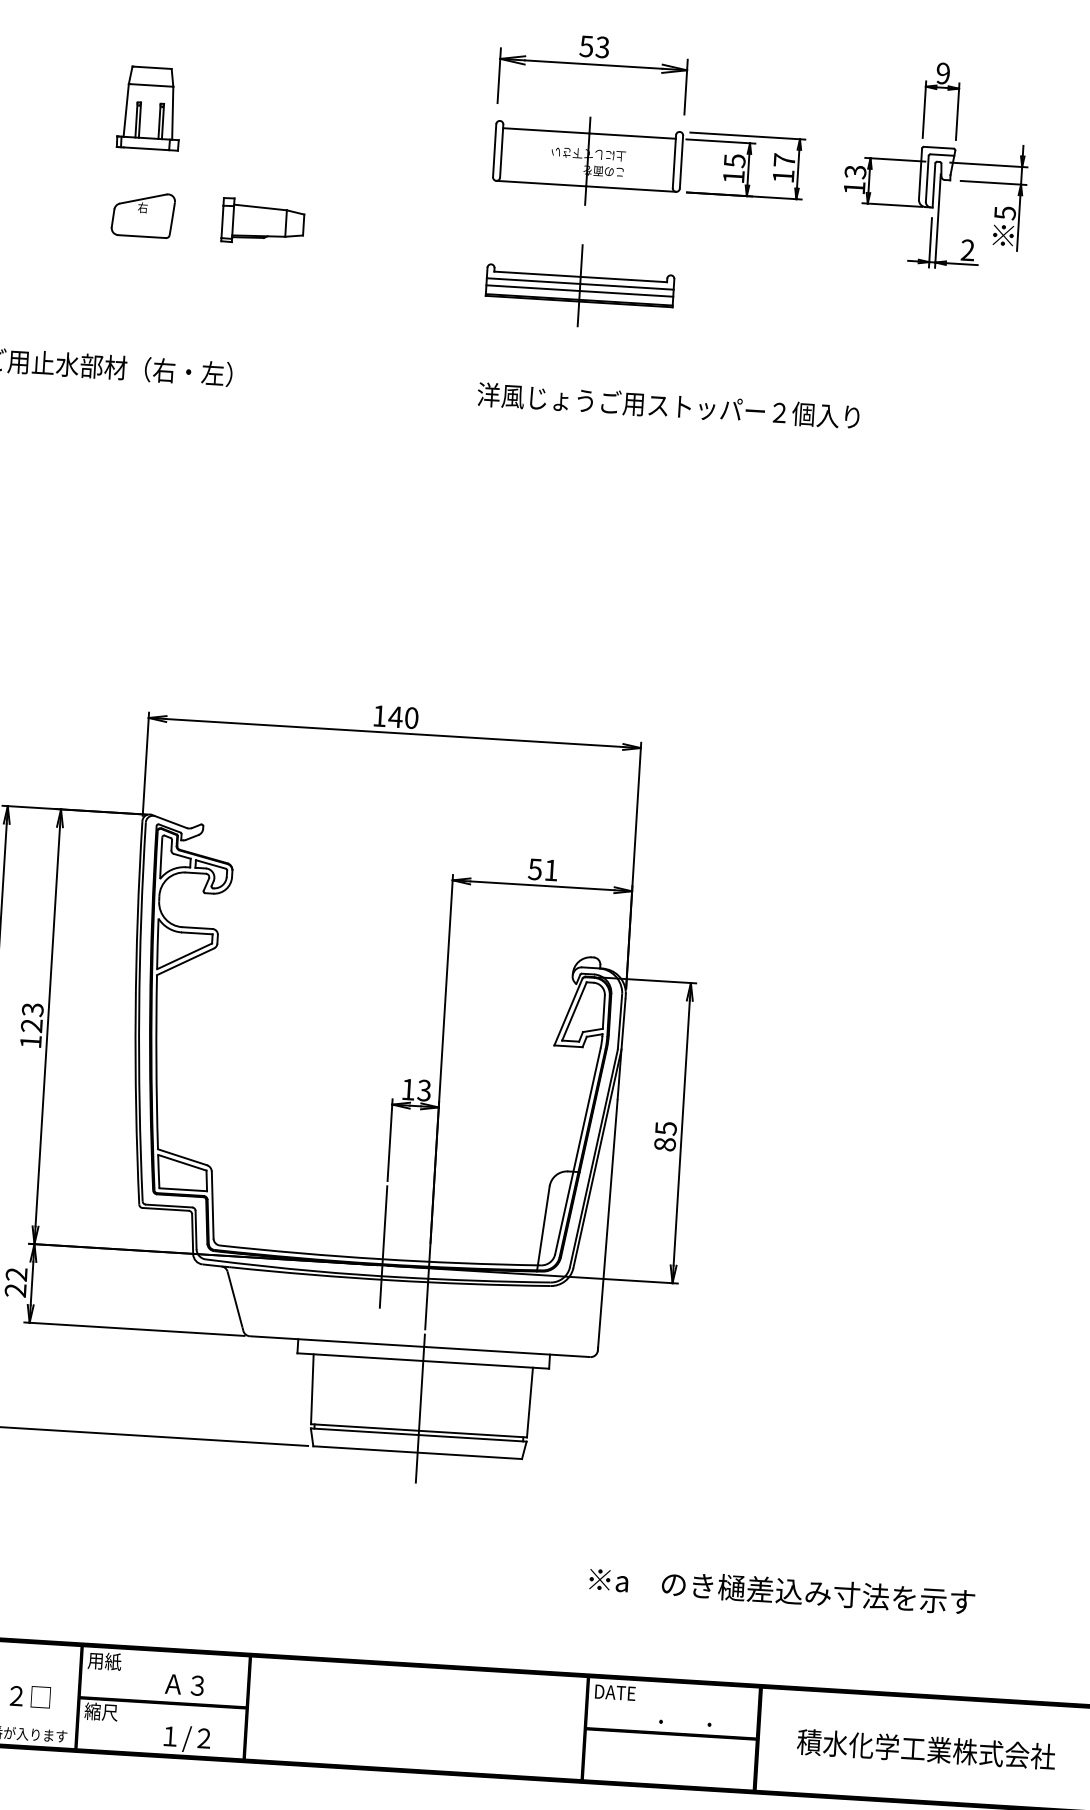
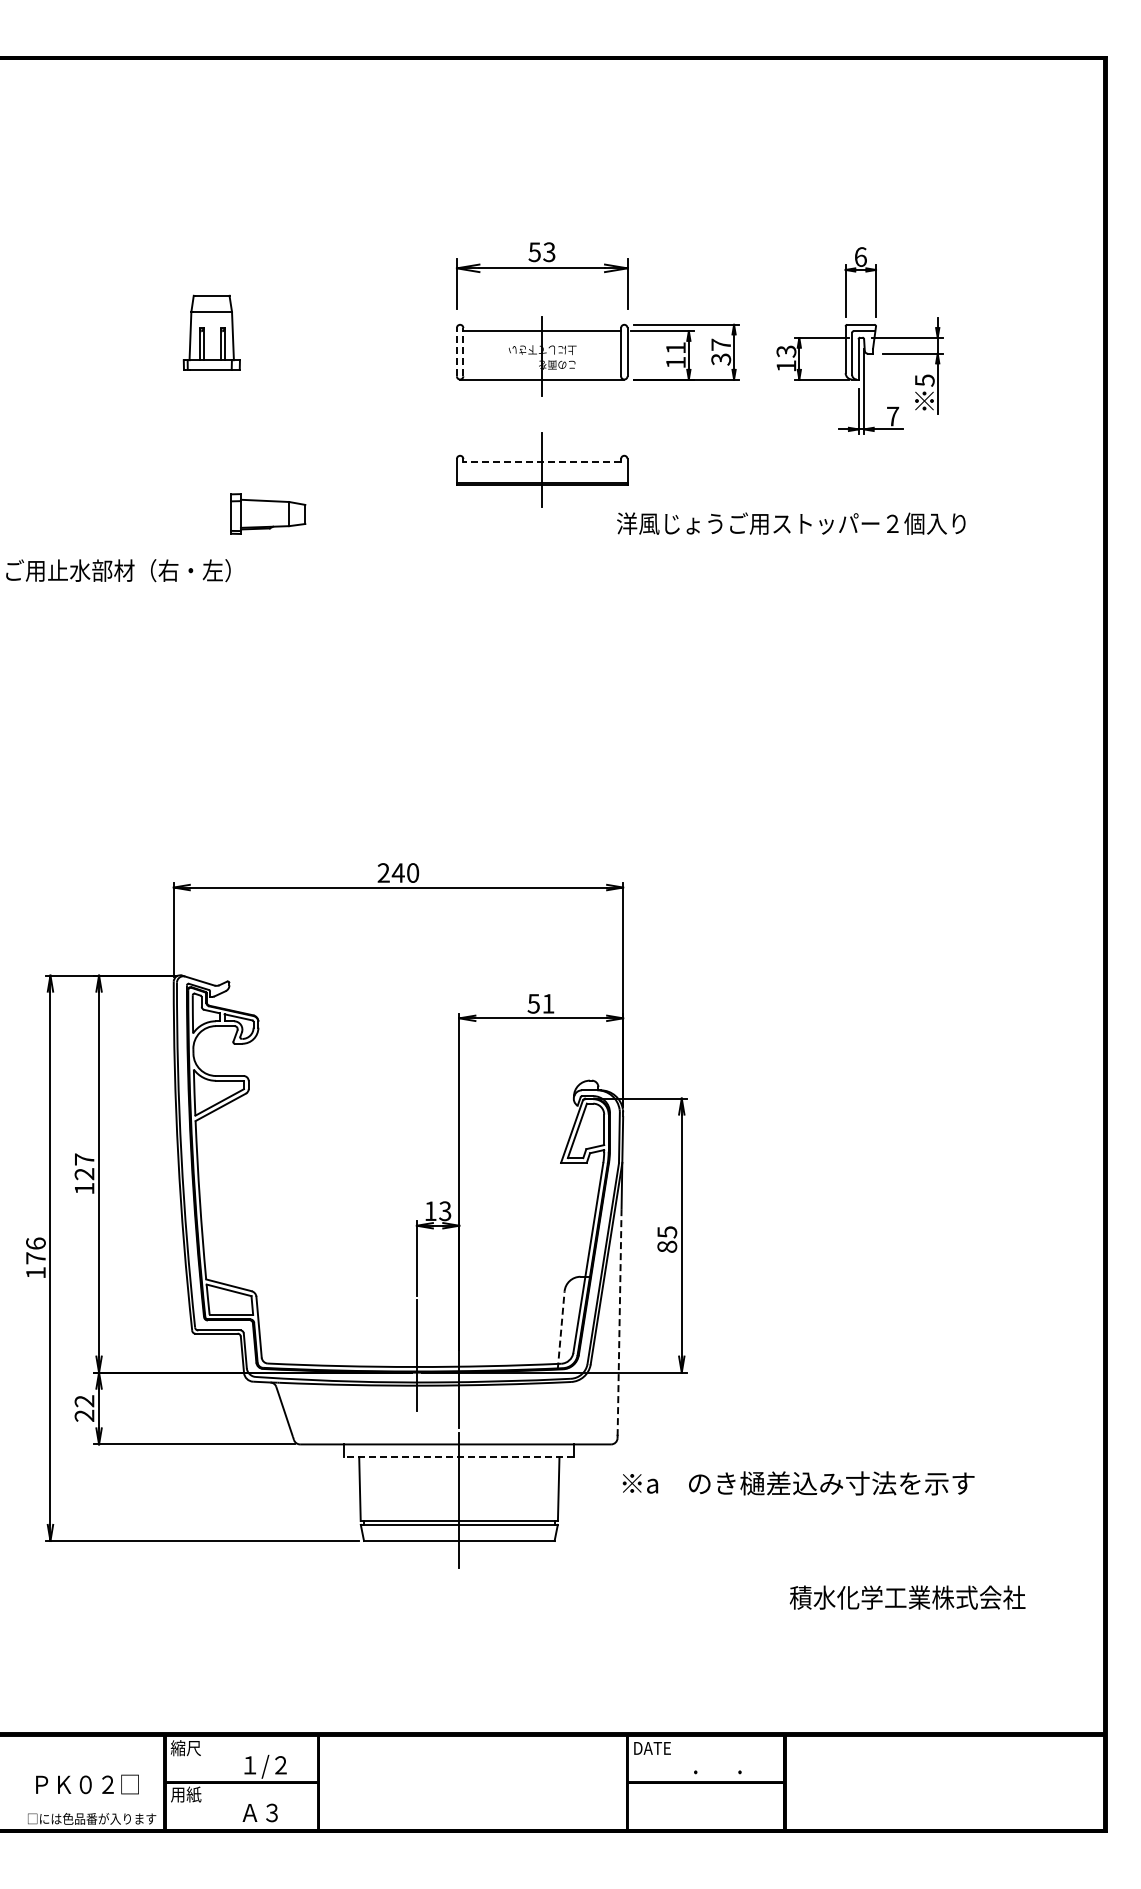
text: (943, 72) -> (860, 256), 9 -> 6
part: (149, 107) -> (211, 332), moved
line: (494, 149) -> (456, 351), solid -> dashed
line: (501, 150) -> (463, 351), solid -> dashed
text: (734, 161) -> (675, 348), 15 -> 11
text: (783, 176) -> (721, 359), 17 -> 37
part: (142, 214) -> (140, 429), removed
part: (263, 221) -> (268, 513), moved
text: (968, 250) -> (893, 416), 2 -> 7
line: (580, 277) -> (542, 462), solid -> dashed
line: (579, 283) -> (541, 468), removed
line: (579, 291) -> (541, 475), removed
text: (668, 405) -> (791, 523), moved
text: (379, 715) -> (383, 872), 140 -> 240
text: (32, 1009) -> (84, 1159), 123 -> 127
line: (607, 1226) -> (619, 1324), solid -> dashed
line: (543, 1227) -> (561, 1329), solid -> dashed
line: (423, 1361) -> (459, 1457), solid -> dashed
text: (782, 1590) -> (798, 1483), moved
text: (103, 1661) -> (185, 1748), 用紙 -> 縮尺
text: (189, 1686) -> (264, 1766), Ａ３ -> １/２
text: (100, 1711) -> (185, 1794), 縮尺 -> 用紙
text: (186, 1739) -> (264, 1814), １/２ -> Ａ３
text: (926, 1749) -> (907, 1597), moved

